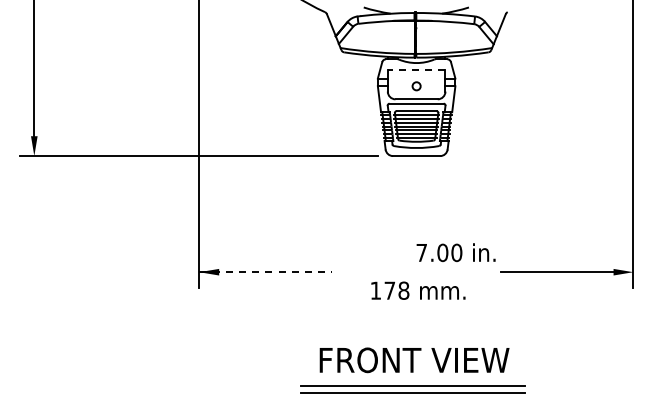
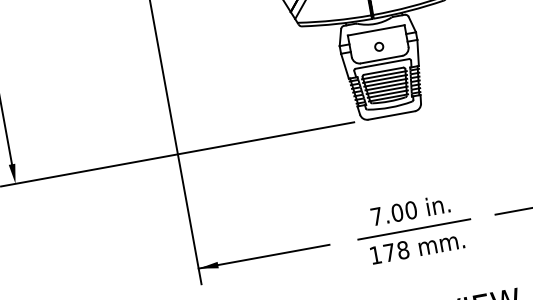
line: (416, 69) -> (376, 30), dashed -> solid
text: (455, 252) -> (409, 210), moved
line: (266, 272) -> (264, 256), dashed -> solid
line: (418, 272) -> (414, 229), added

